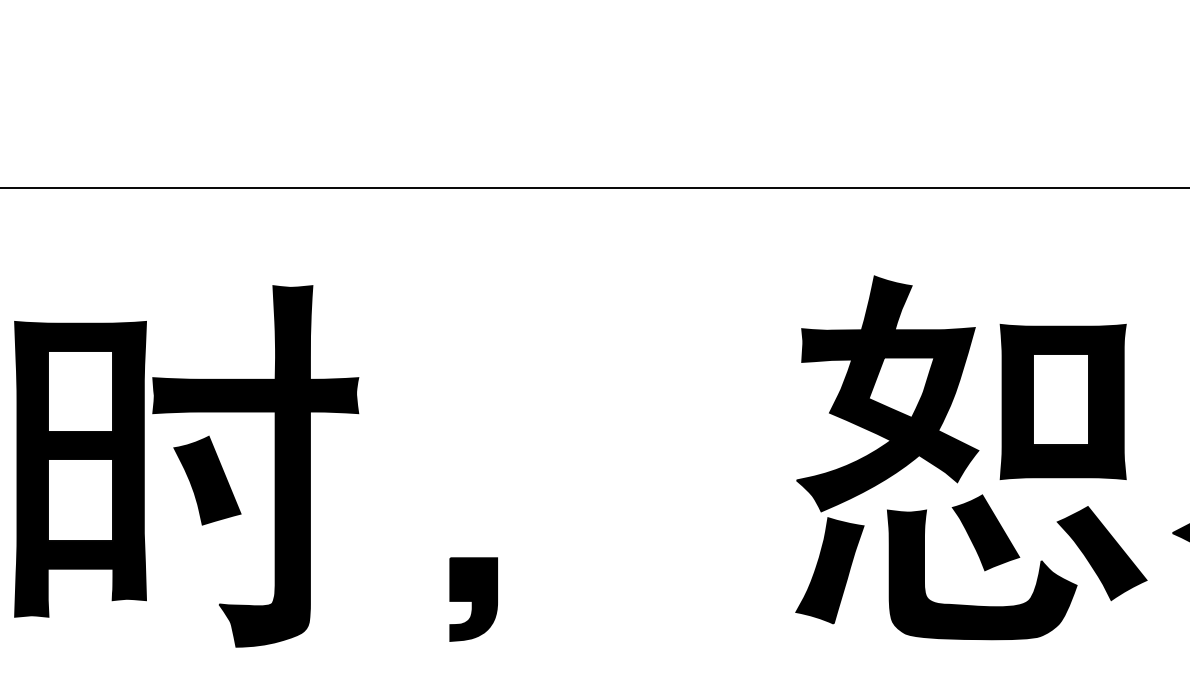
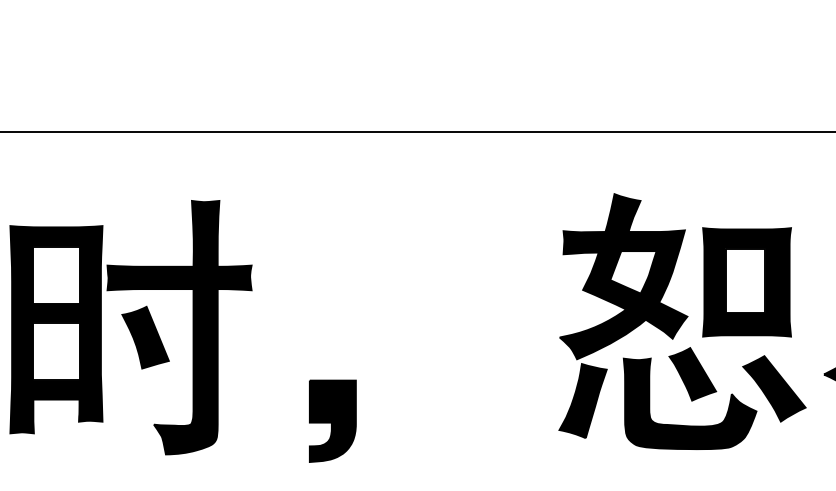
part: (473, 599) -> (332, 421), size x1.4

